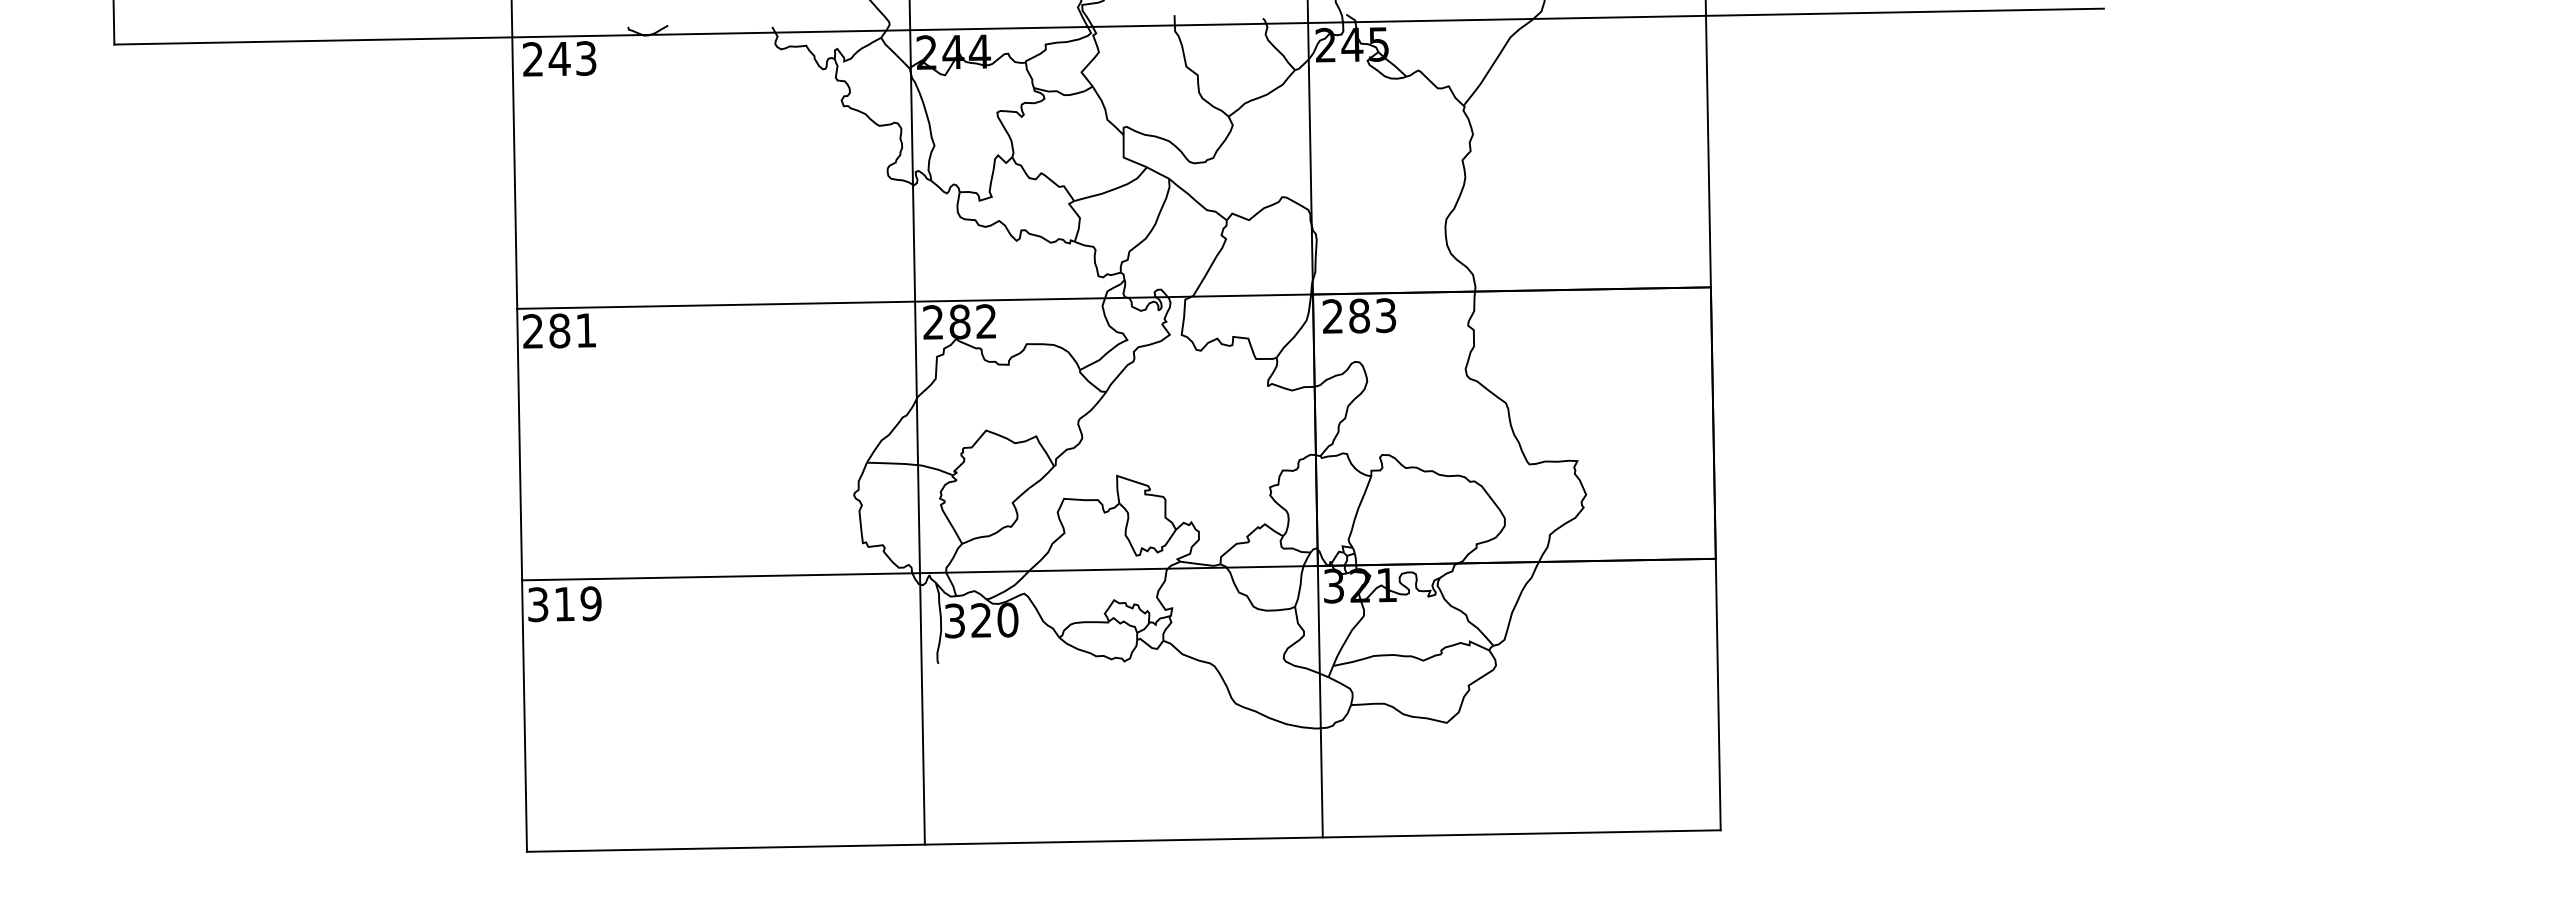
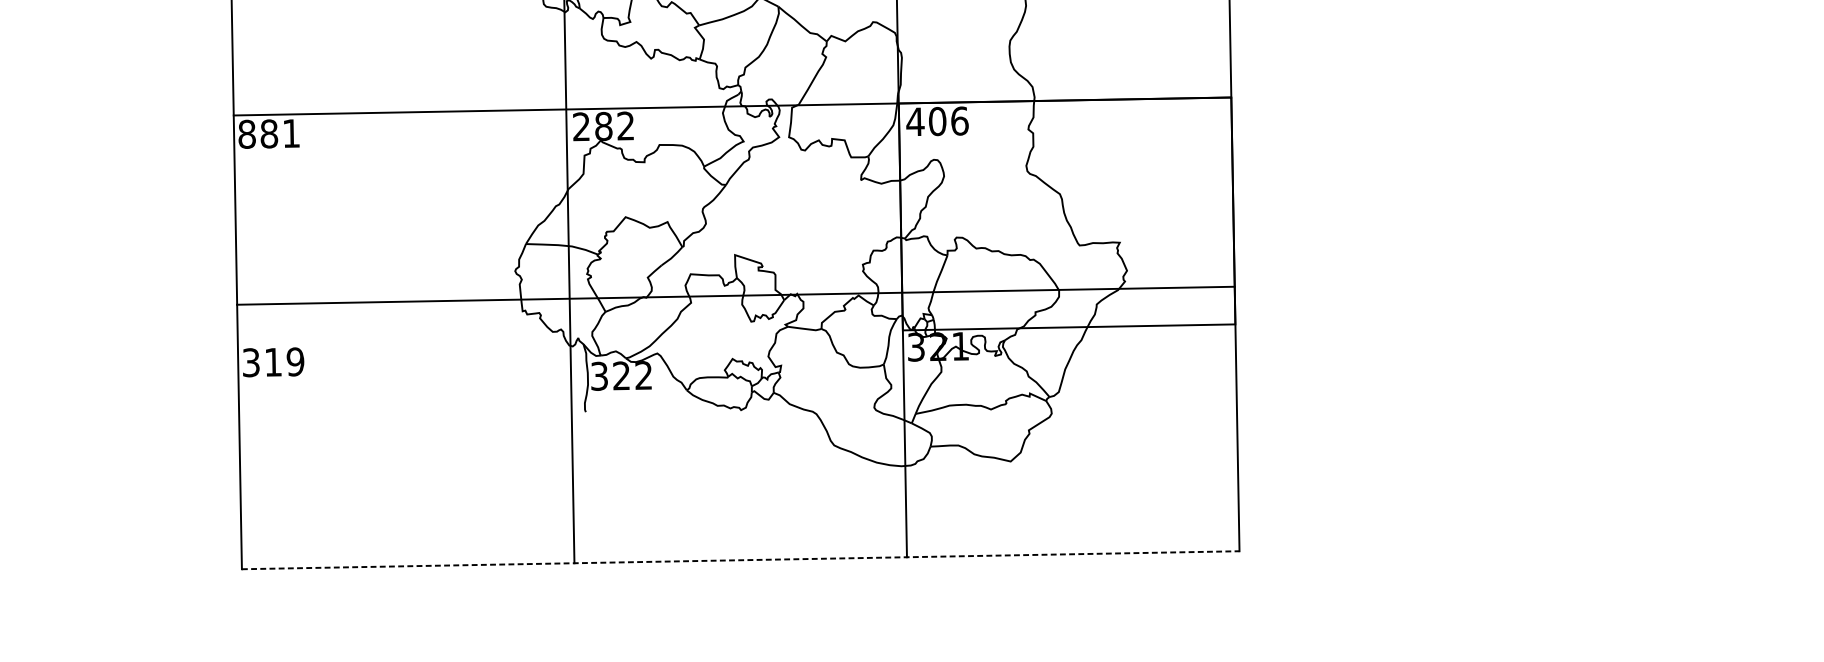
text: (1358, 315) -> (936, 121), 283 -> 406
text: (533, 331) -> (247, 134), 281 -> 881
line: (1118, 569) -> (735, 295), moved
text: (1007, 619) -> (643, 375), 320 -> 322
line: (1123, 841) -> (740, 560), solid -> dashed

